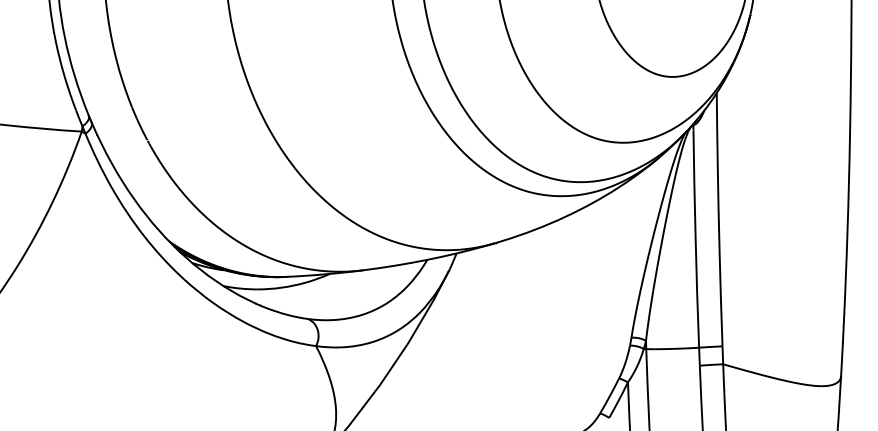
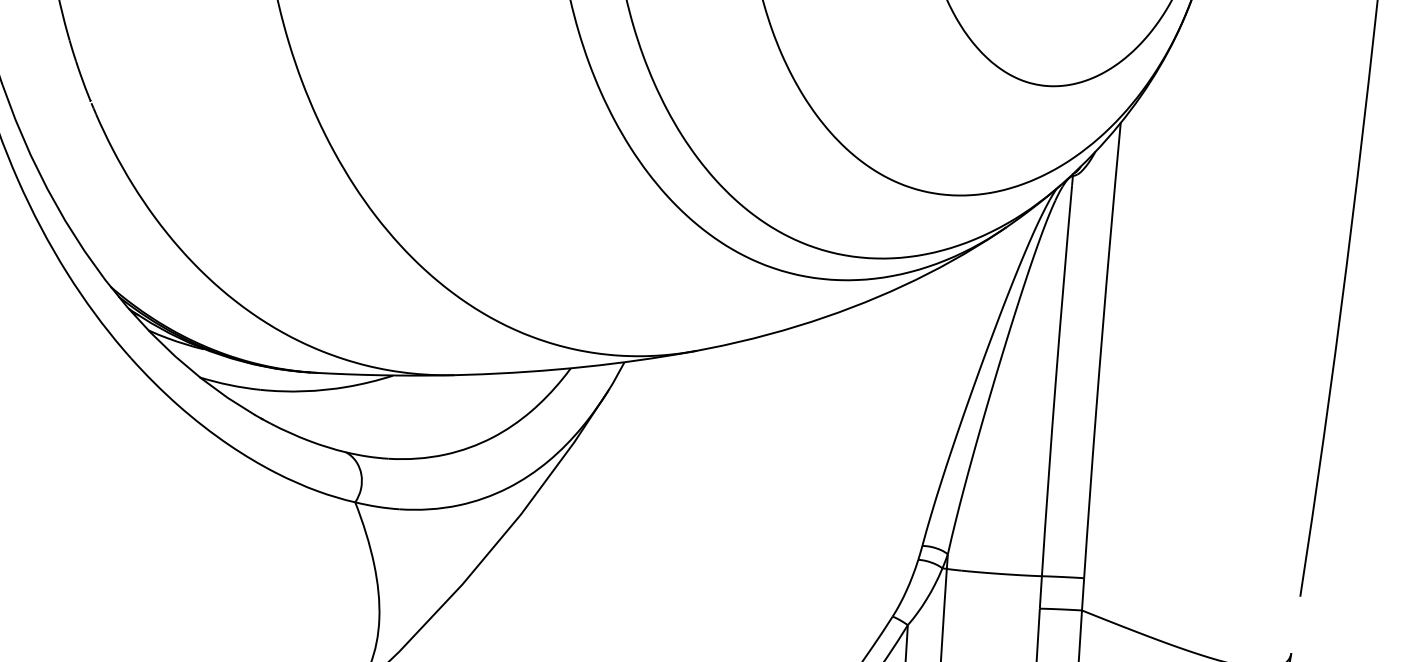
line: (841, 359) -> (1295, 623), removed

